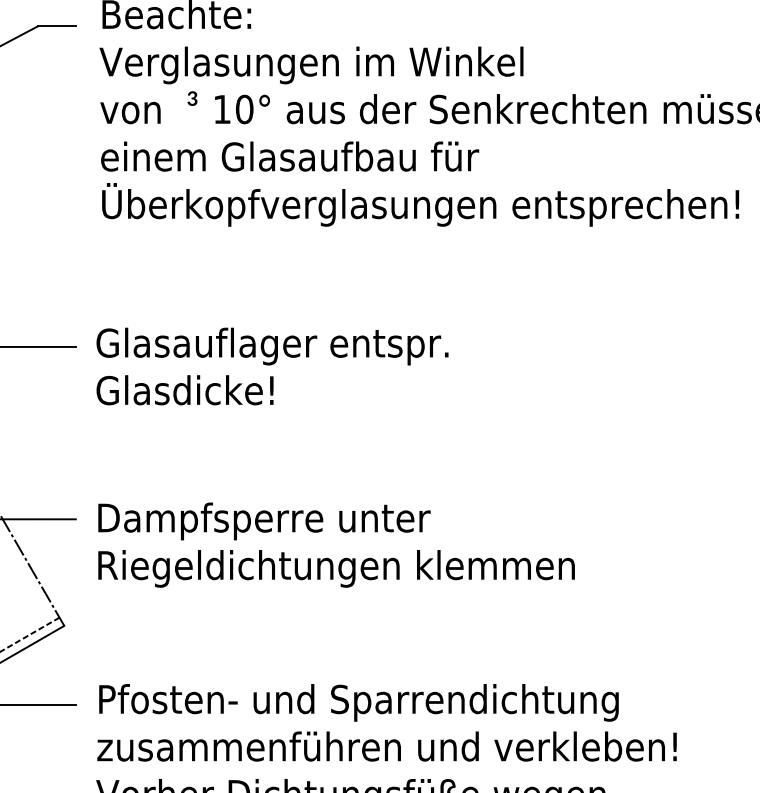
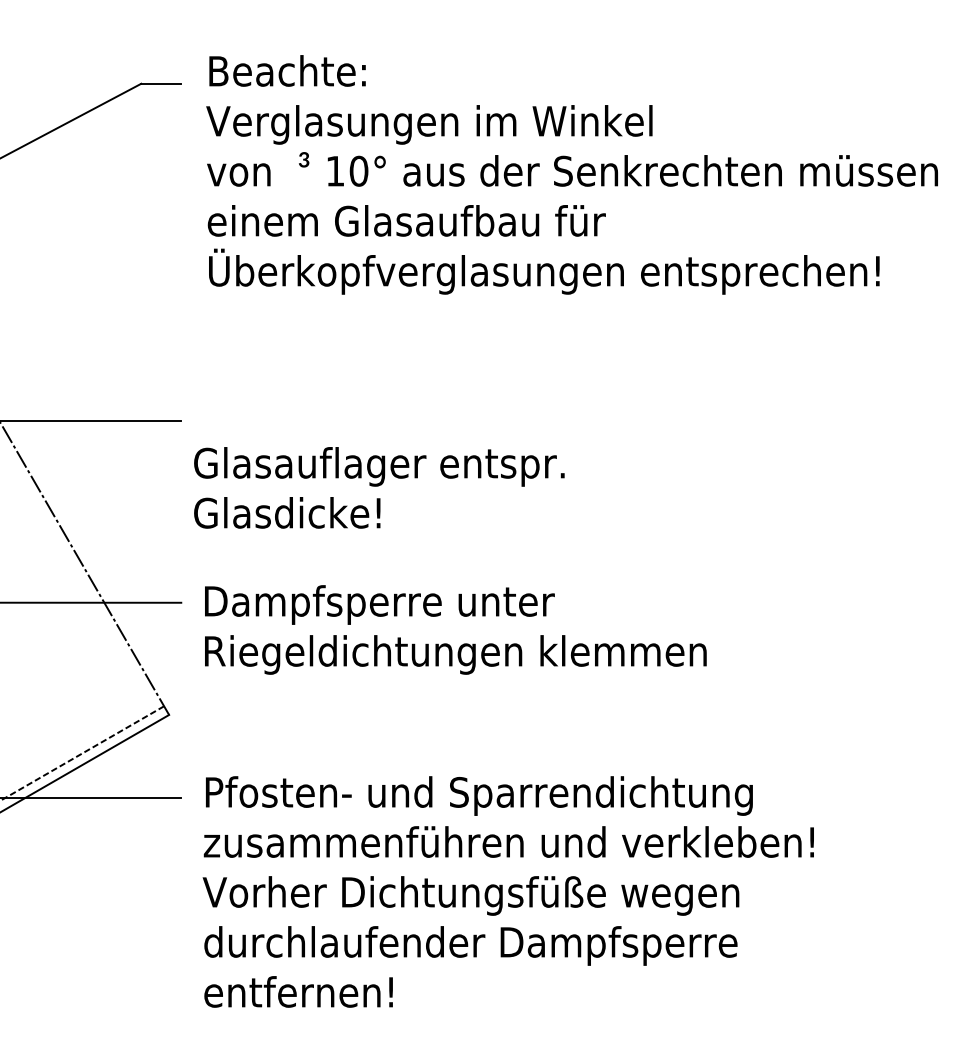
text: (272, 366) -> (379, 487), moved

